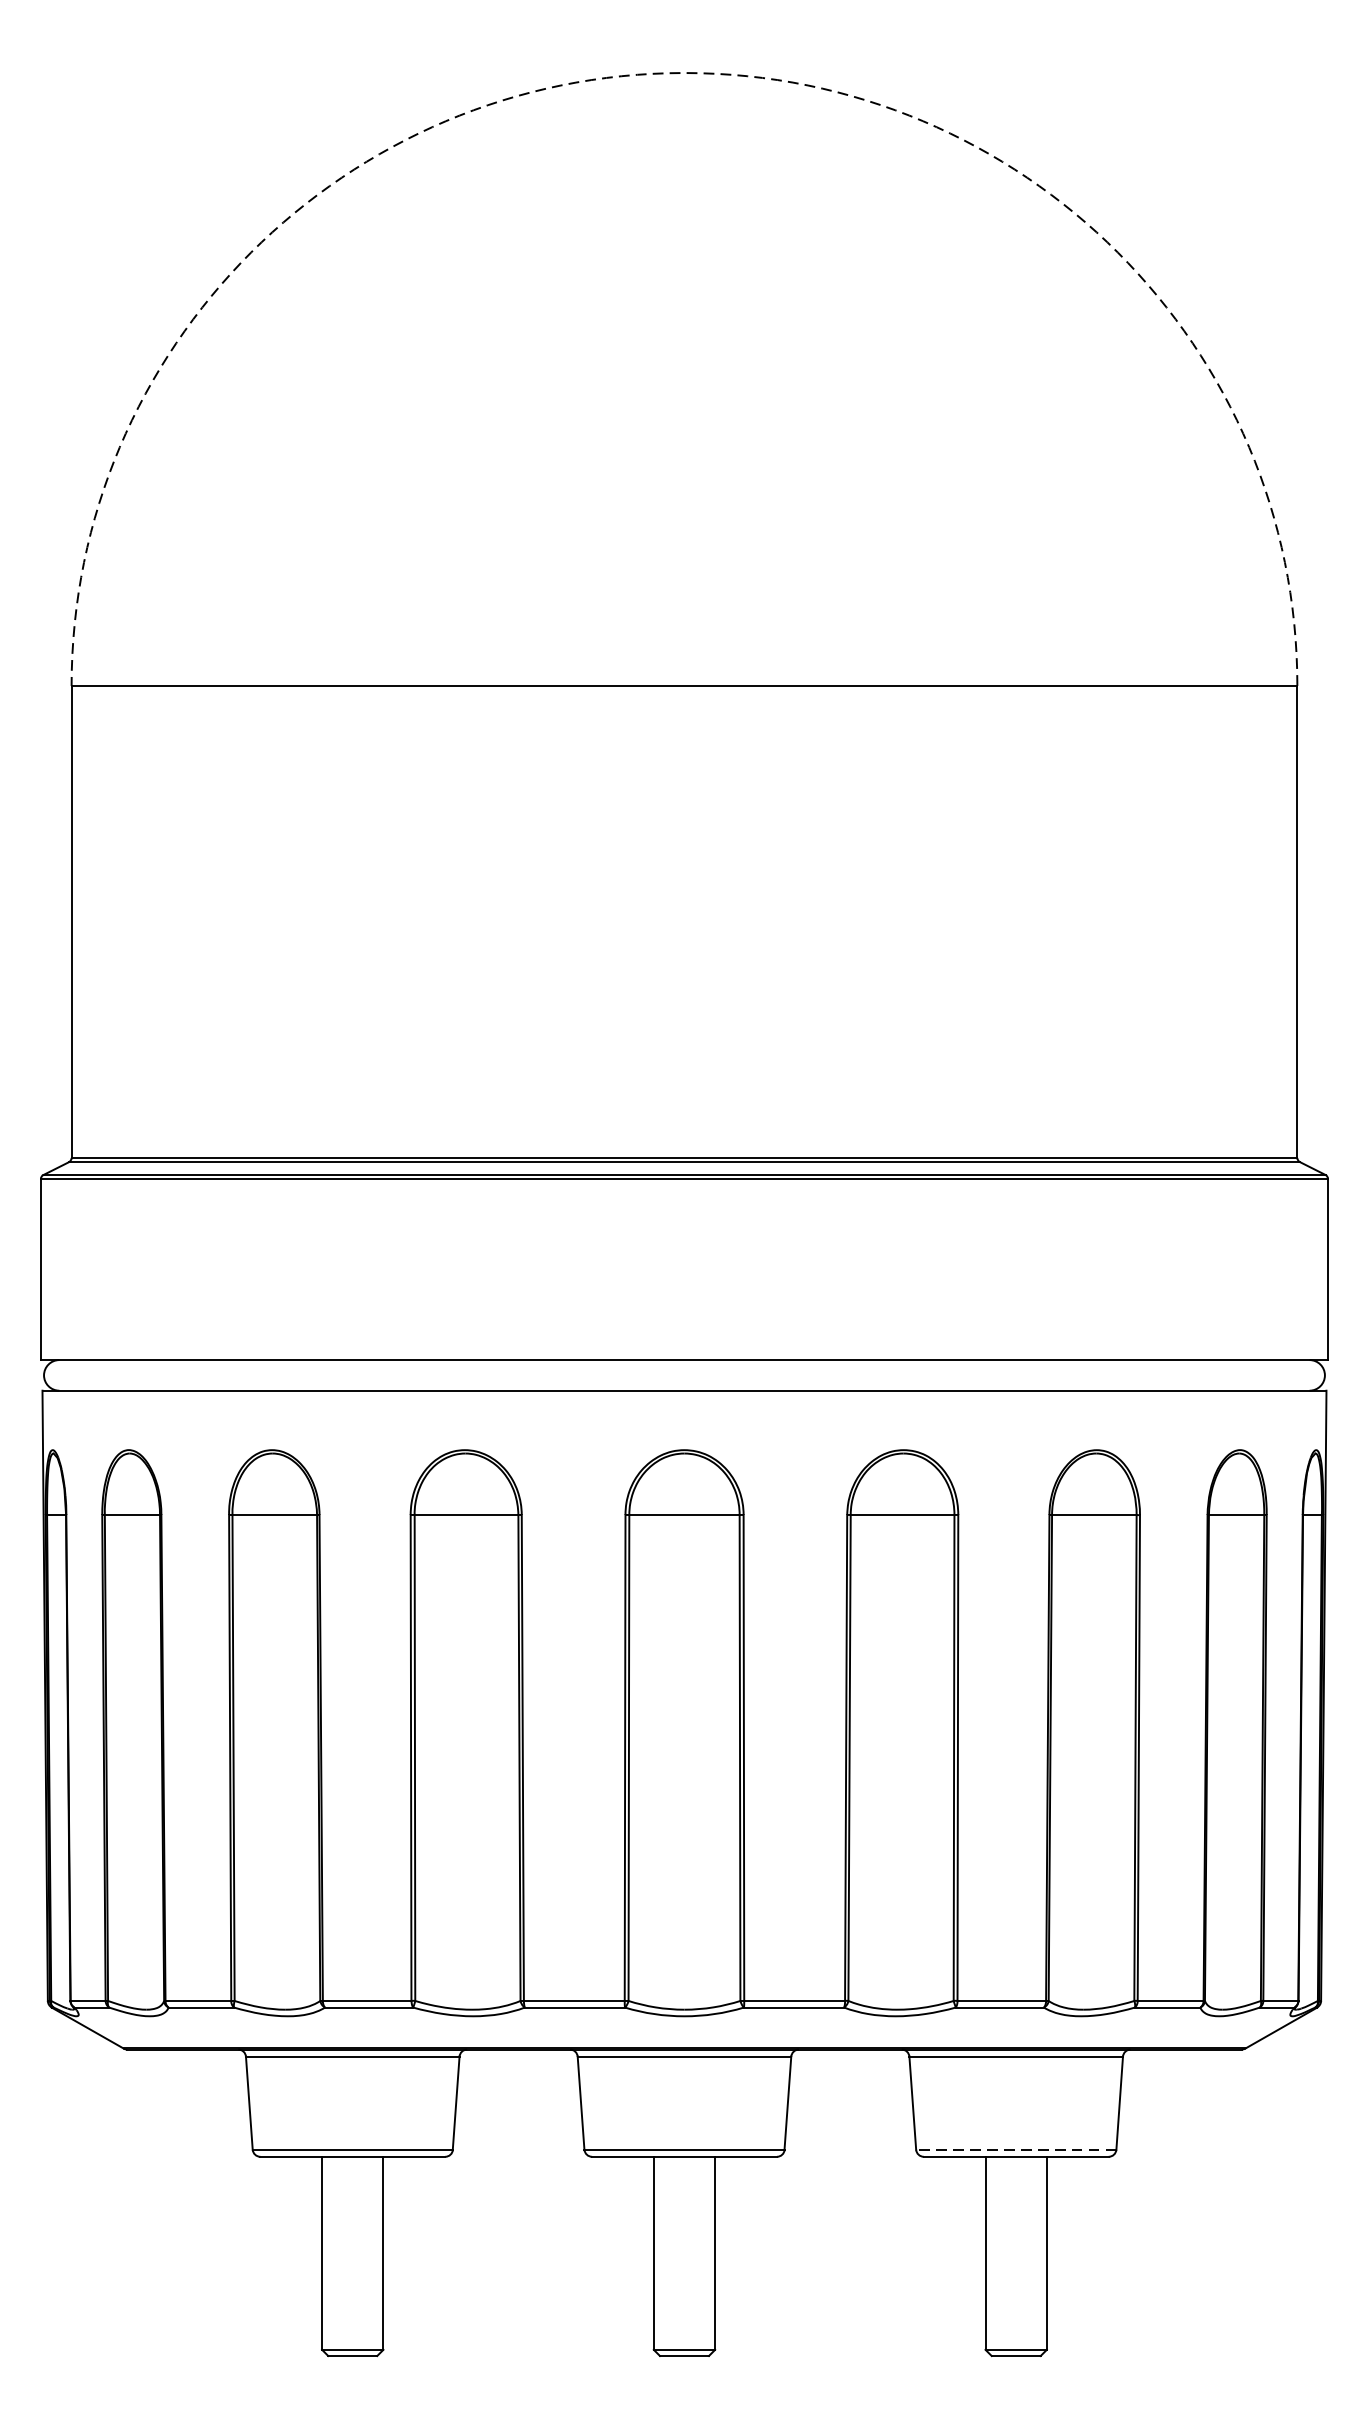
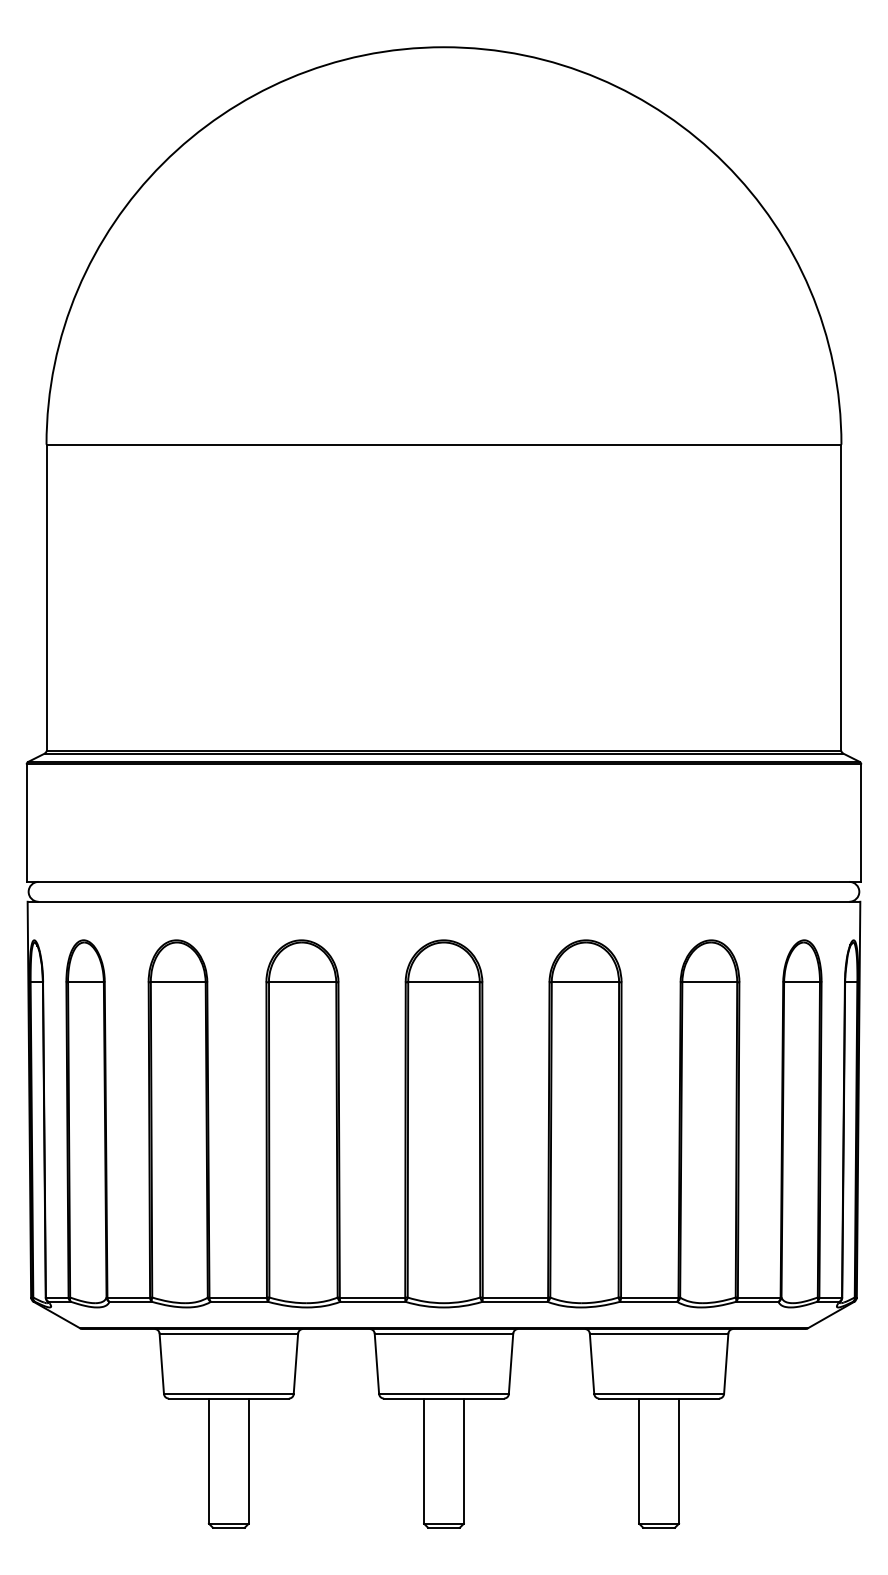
arc: (683, 73) -> (443, 47), dashed -> solid
line: (1016, 2148) -> (659, 1393), dashed -> solid

